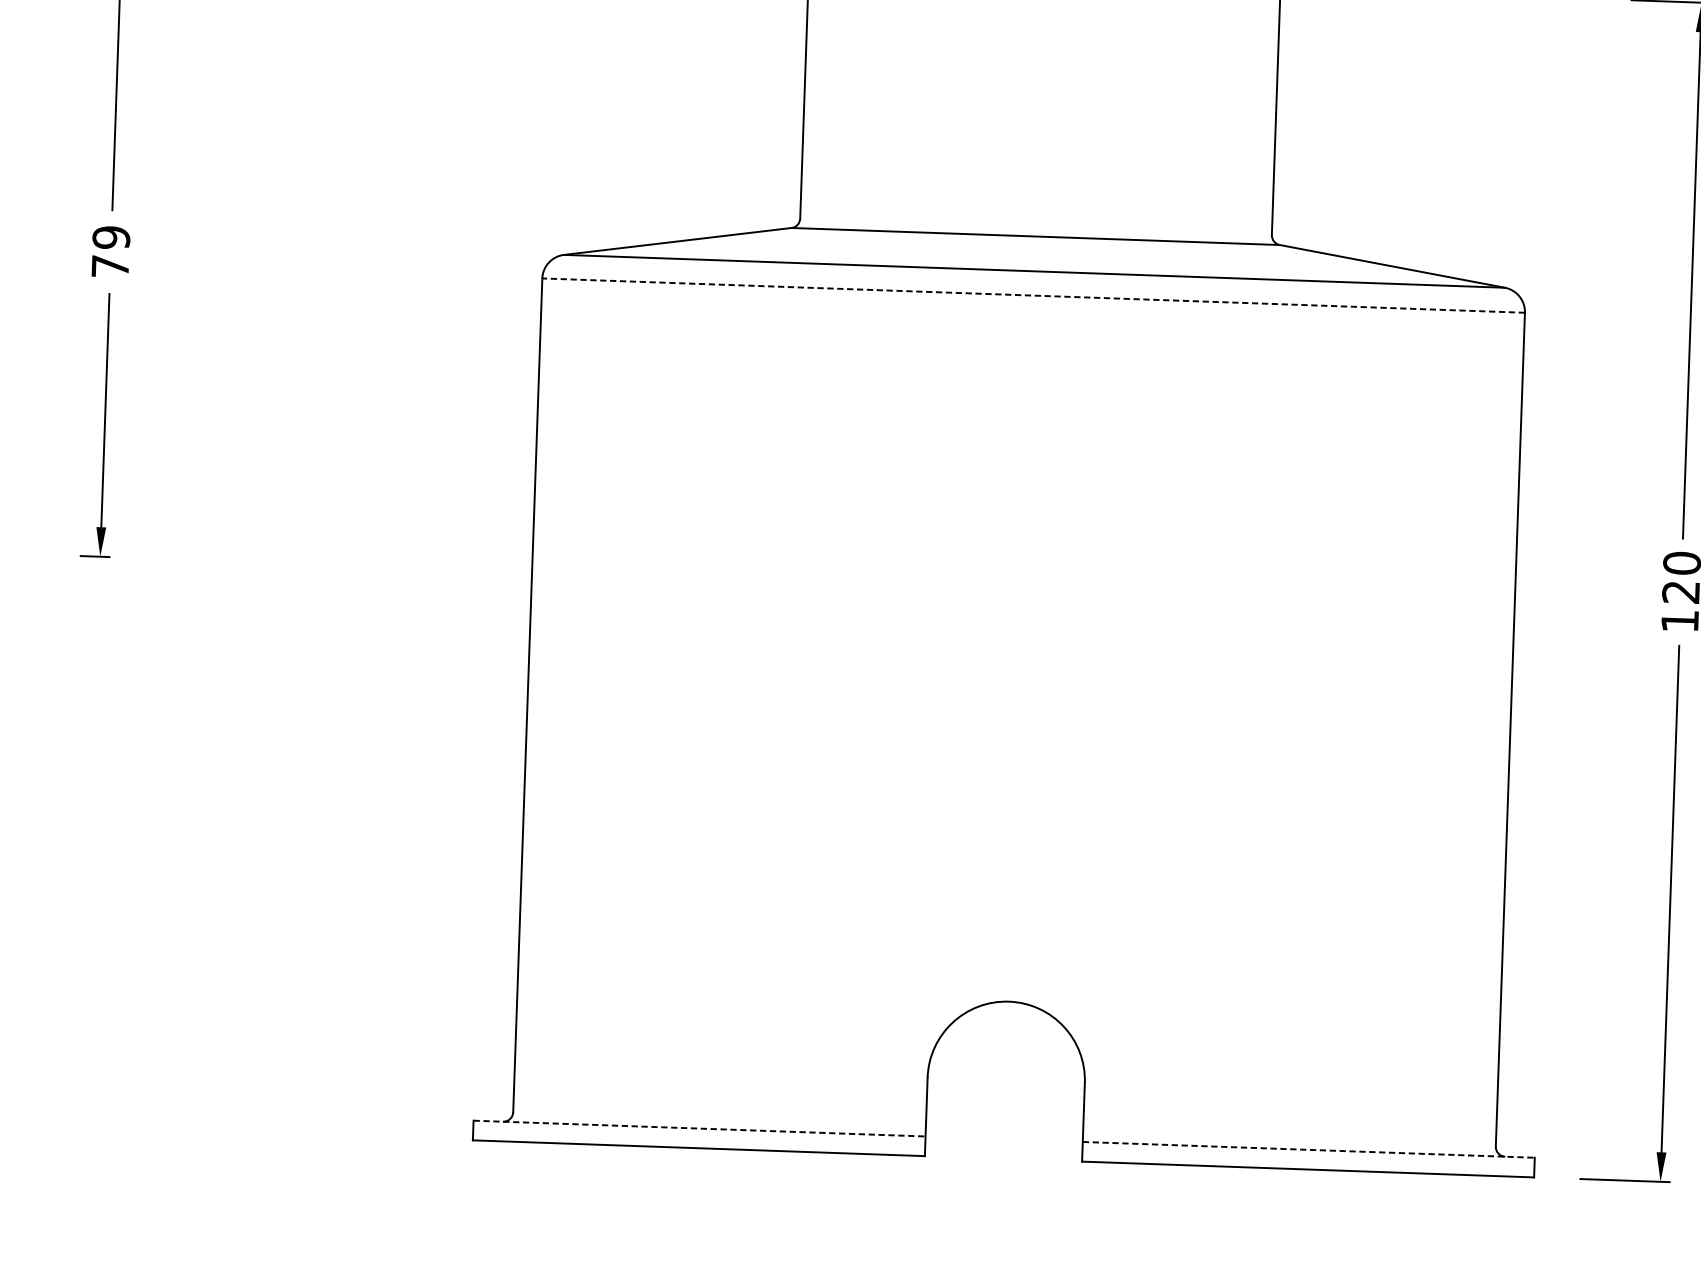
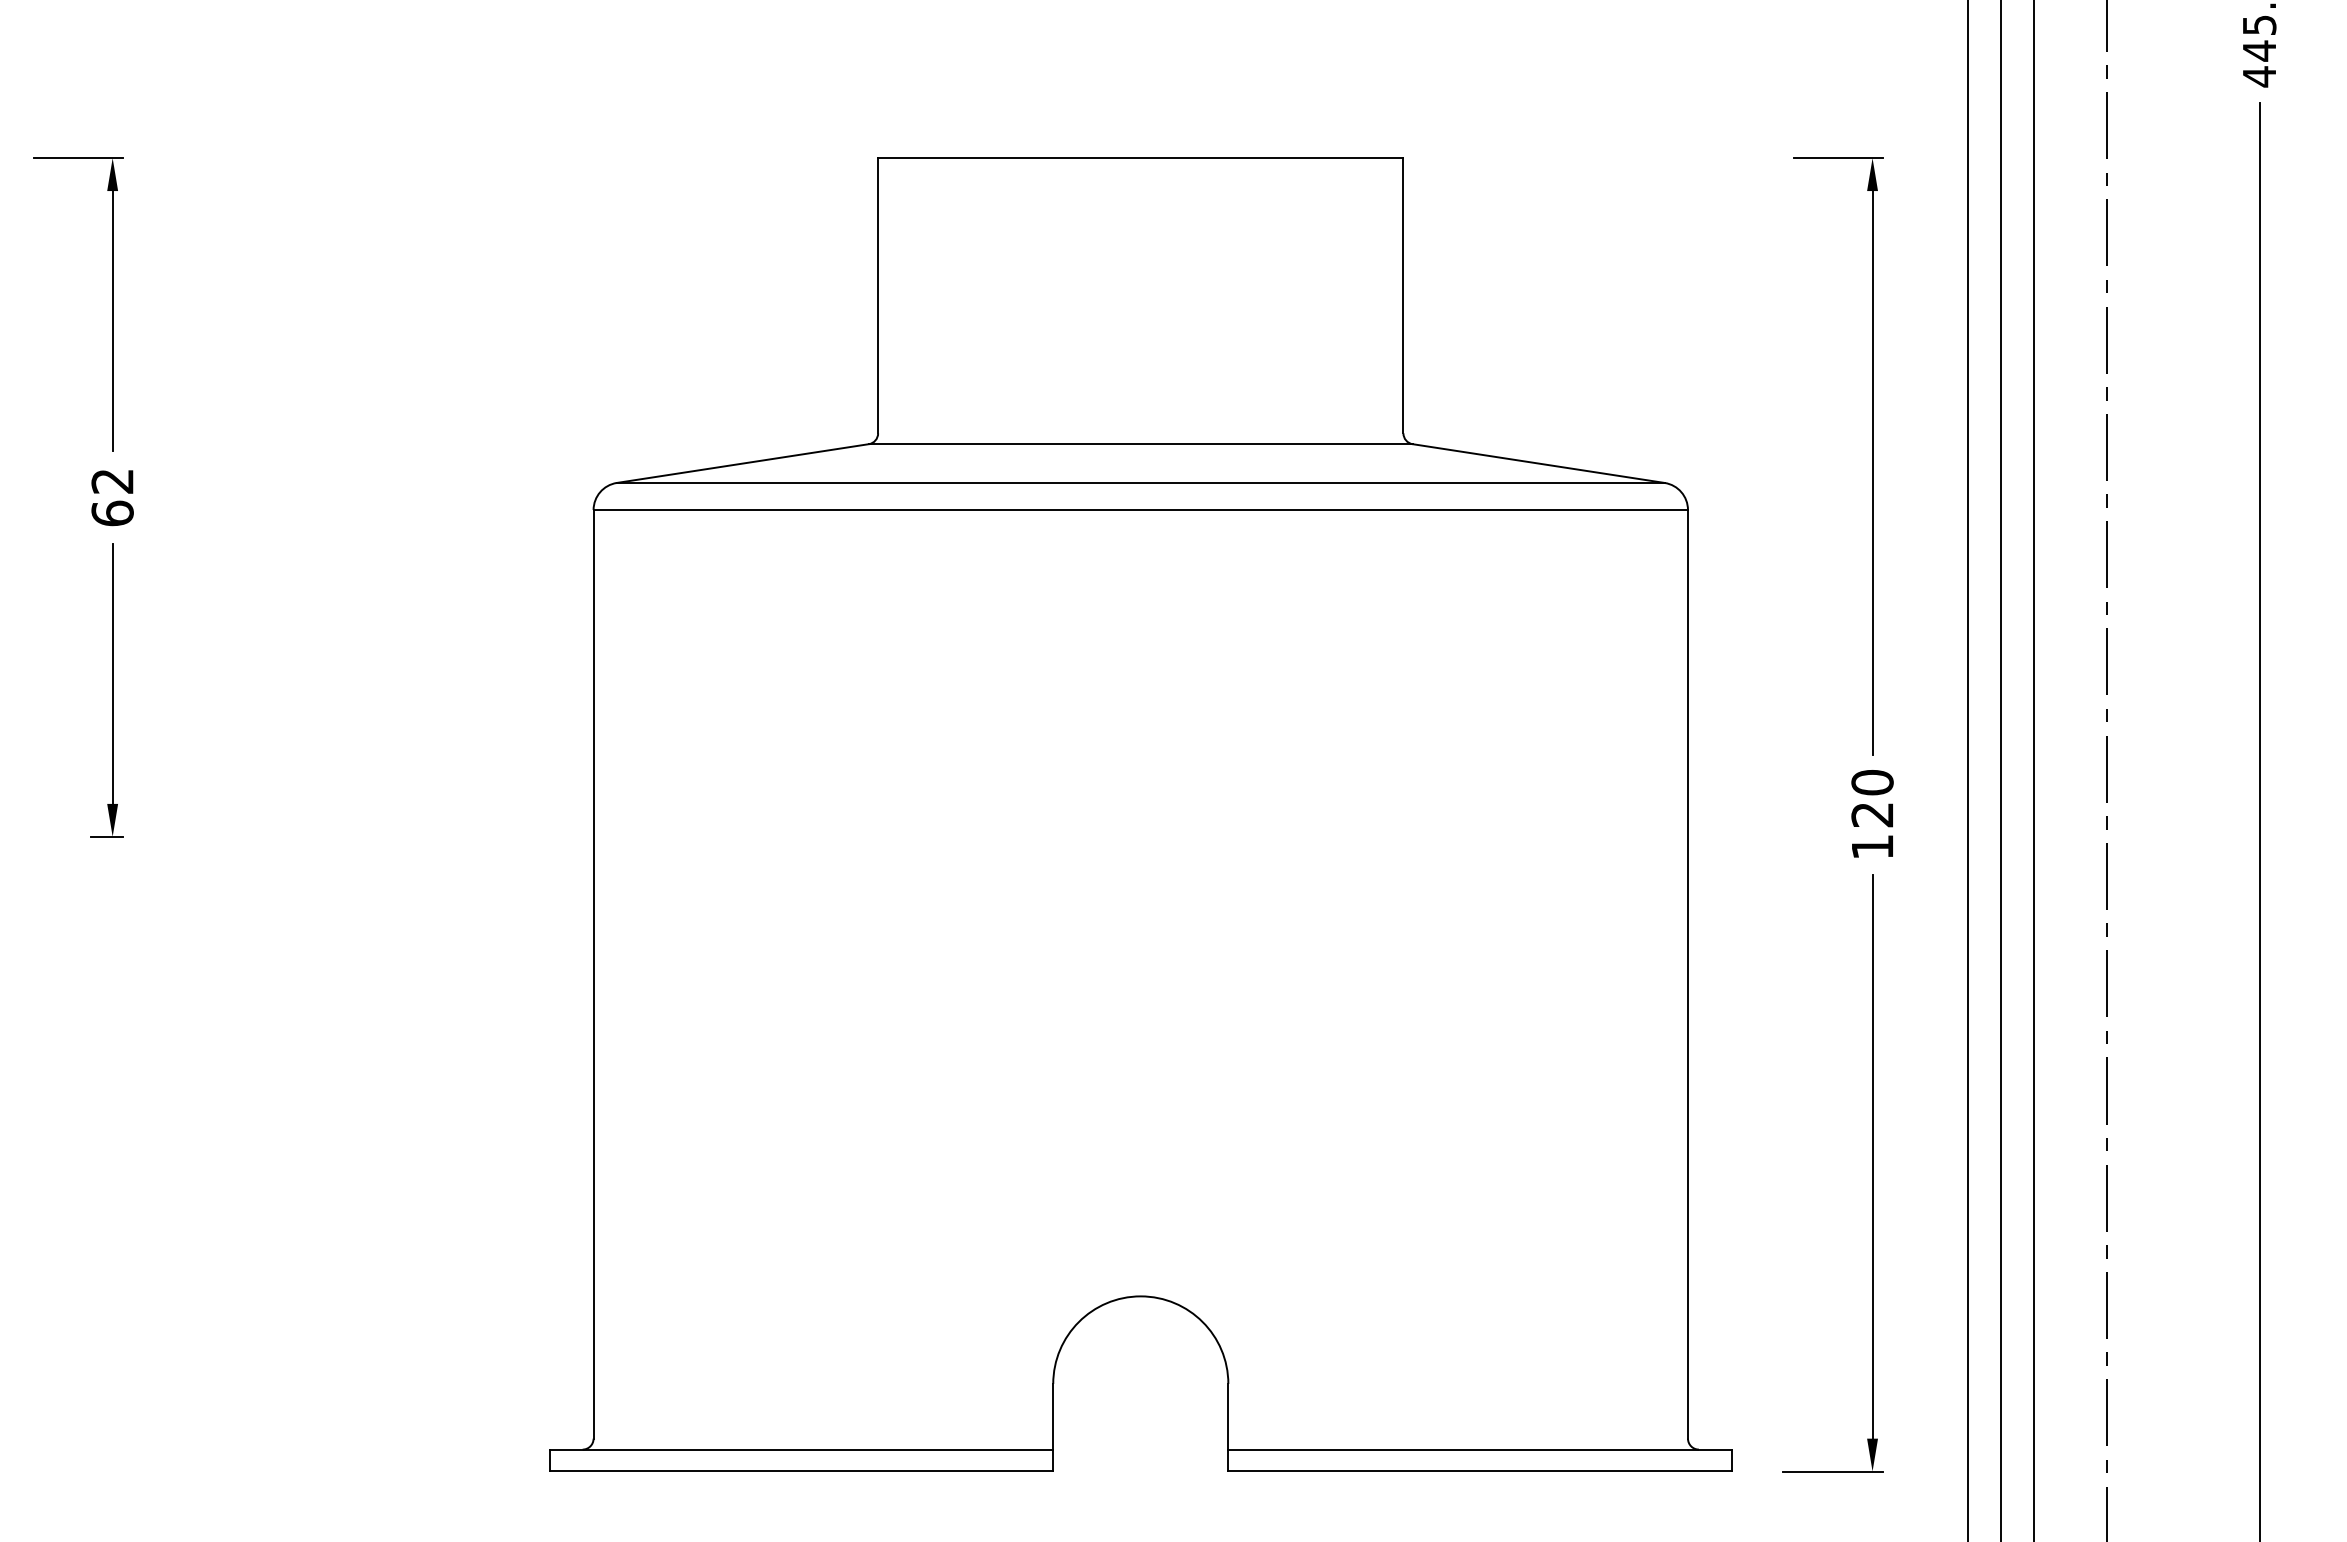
text: (110, 252) -> (112, 497), 79 -> 62
line: (1033, 296) -> (1140, 510), dashed -> solid
line: (699, 1128) -> (801, 1449), dashed -> solid
line: (1309, 1149) -> (1480, 1449), dashed -> solid

